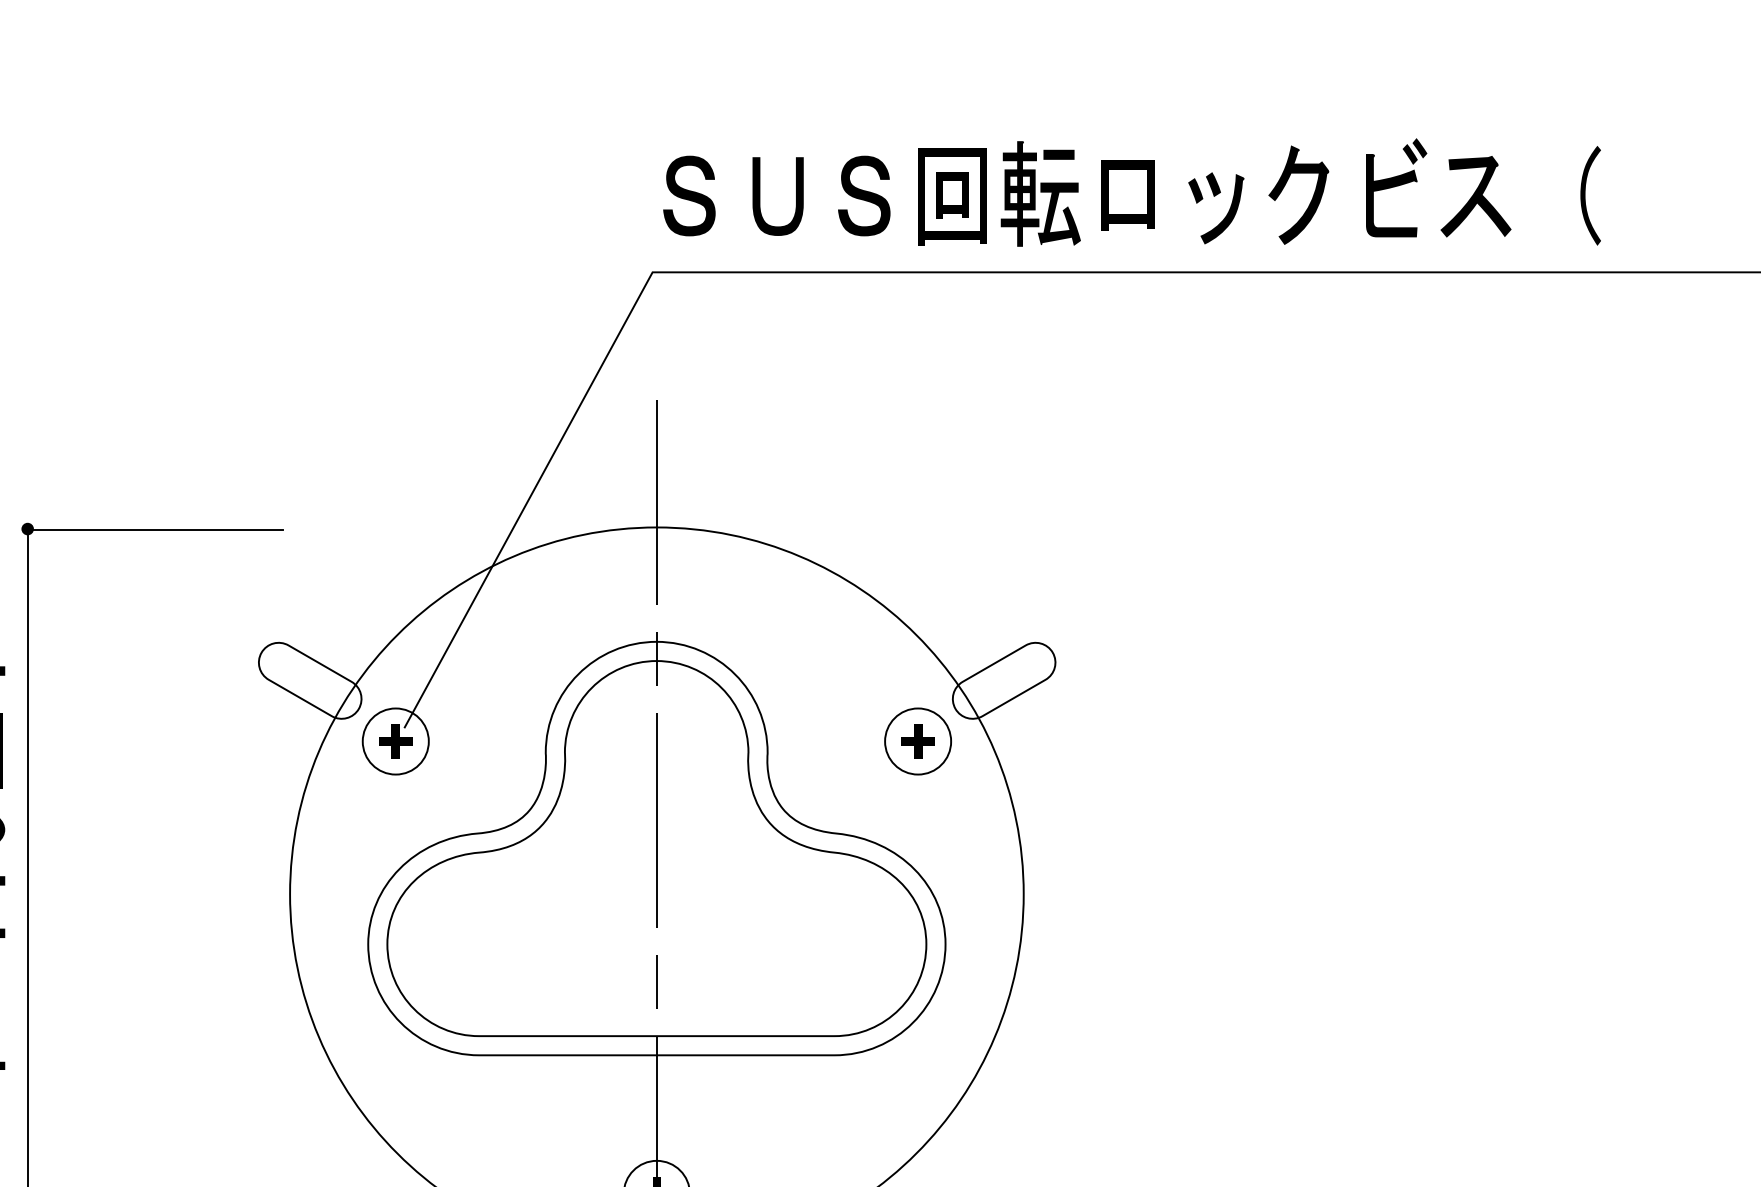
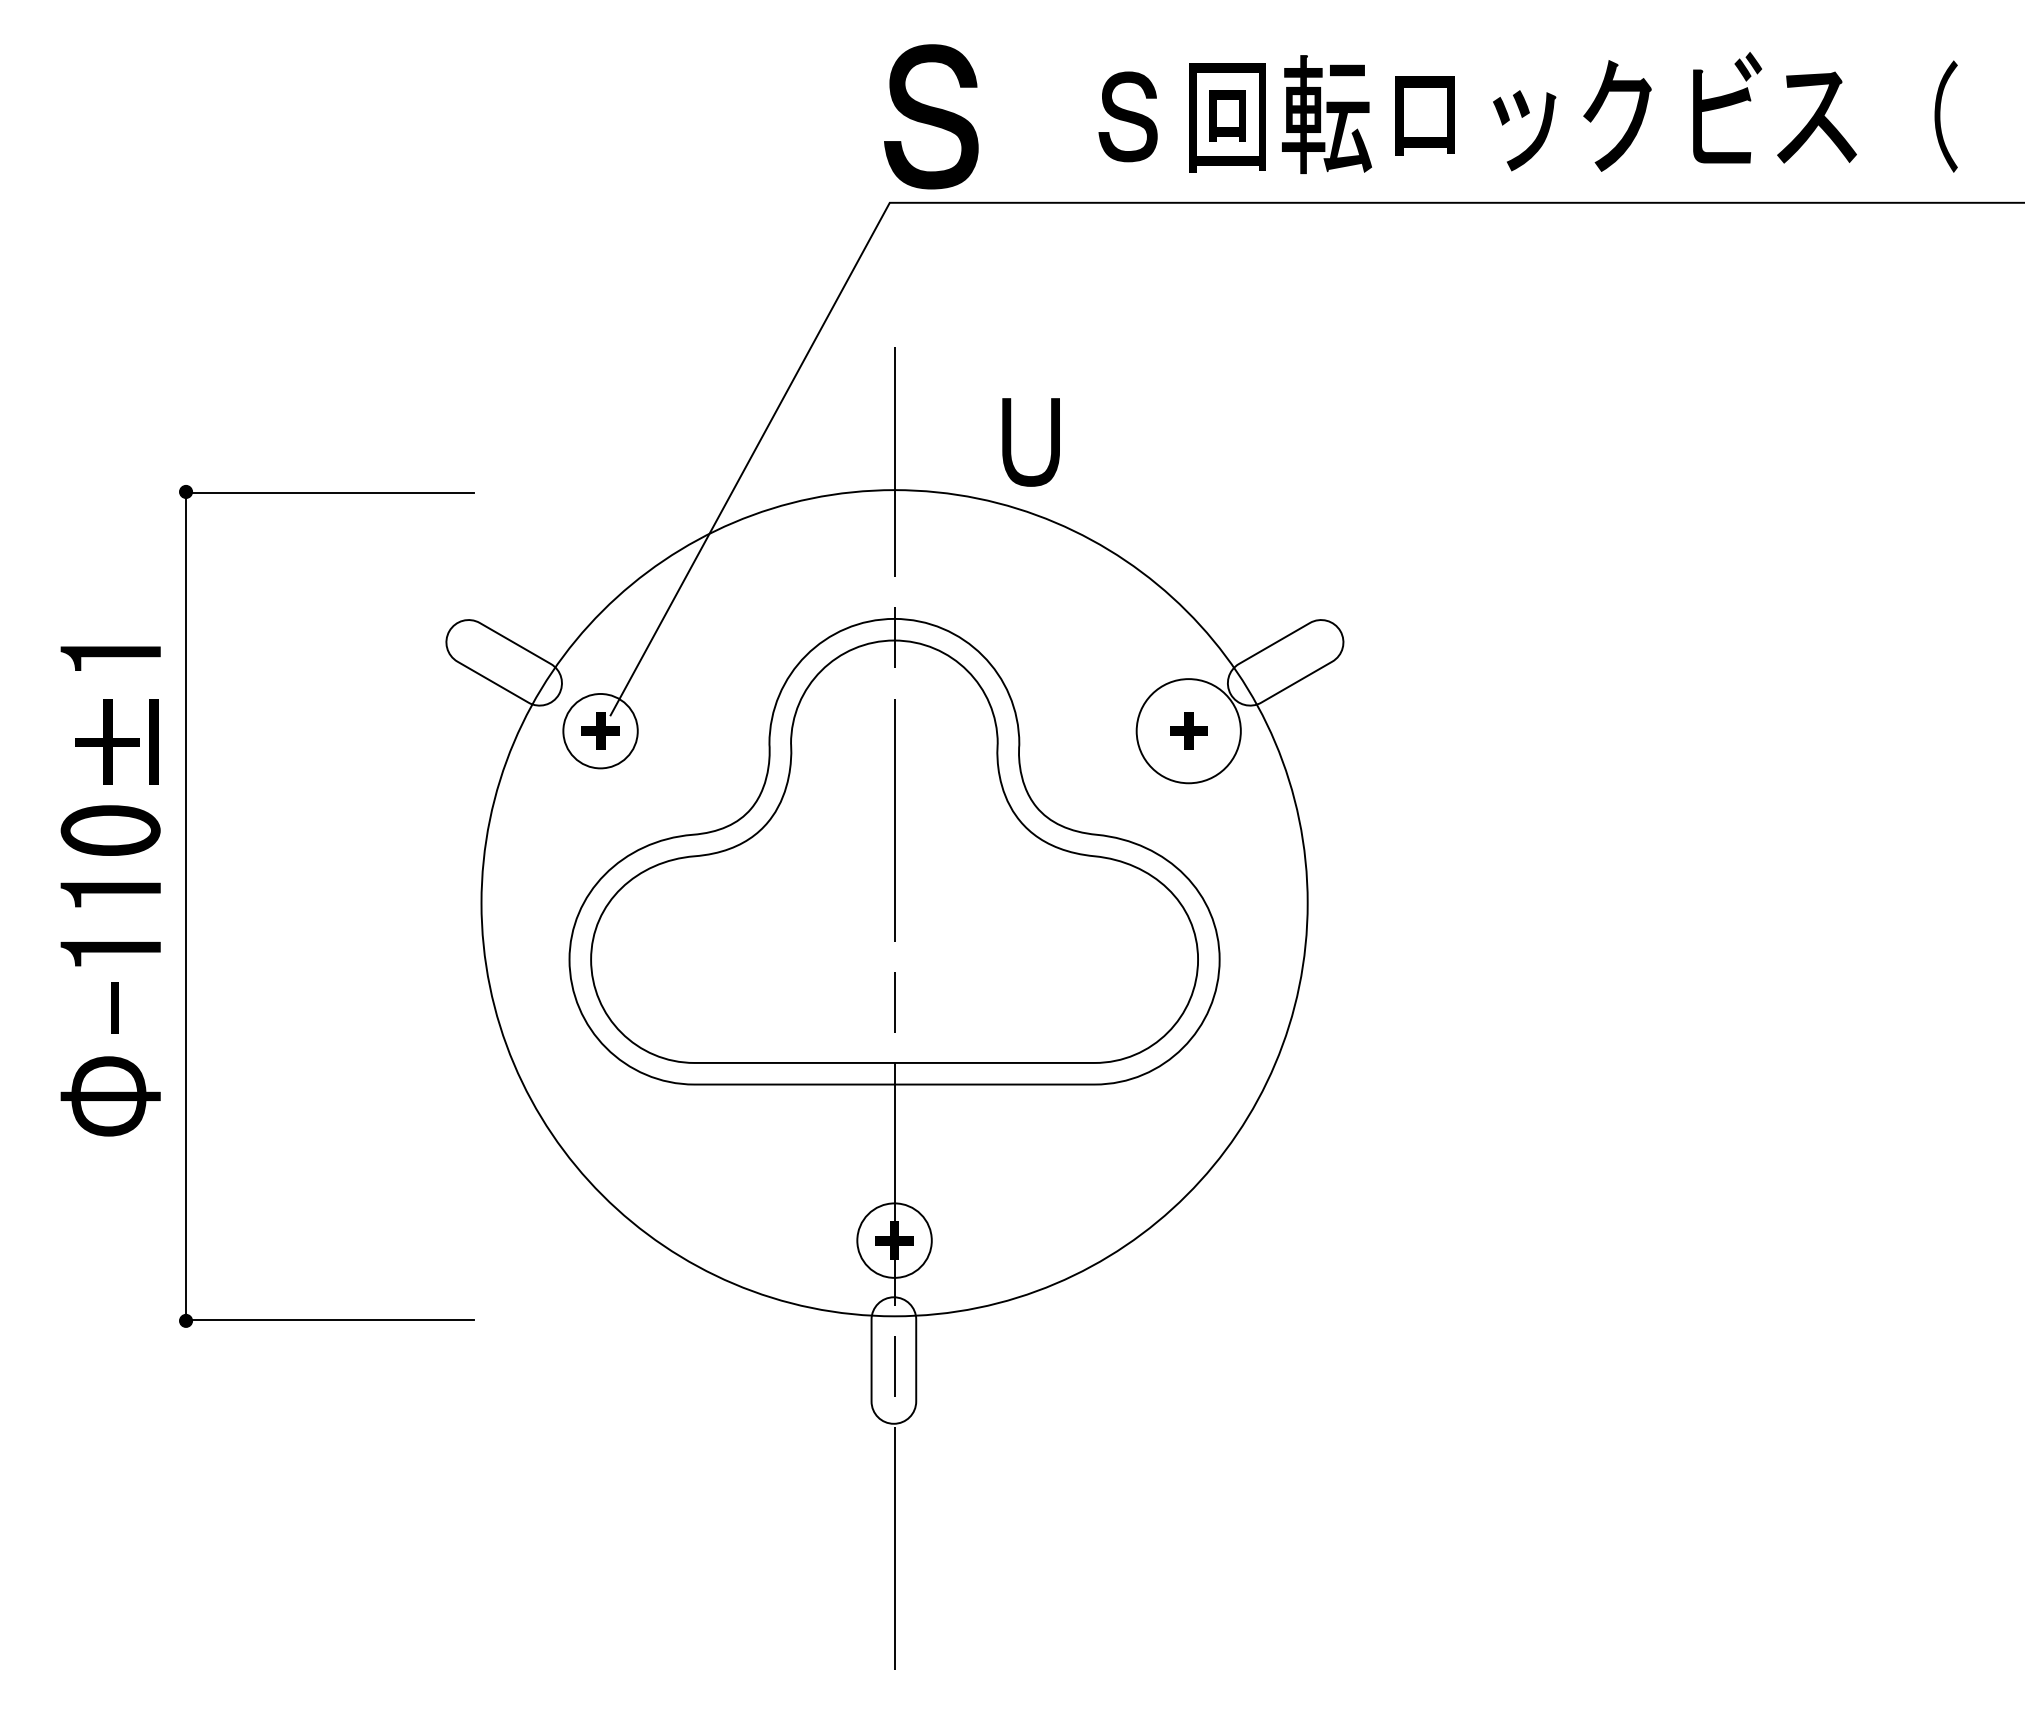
part: (688, 195) -> (930, 116), size x1.6
part: (760, 196) -> (1011, 442), moved
circle: (917, 740) -> (1188, 730), size x1.4

